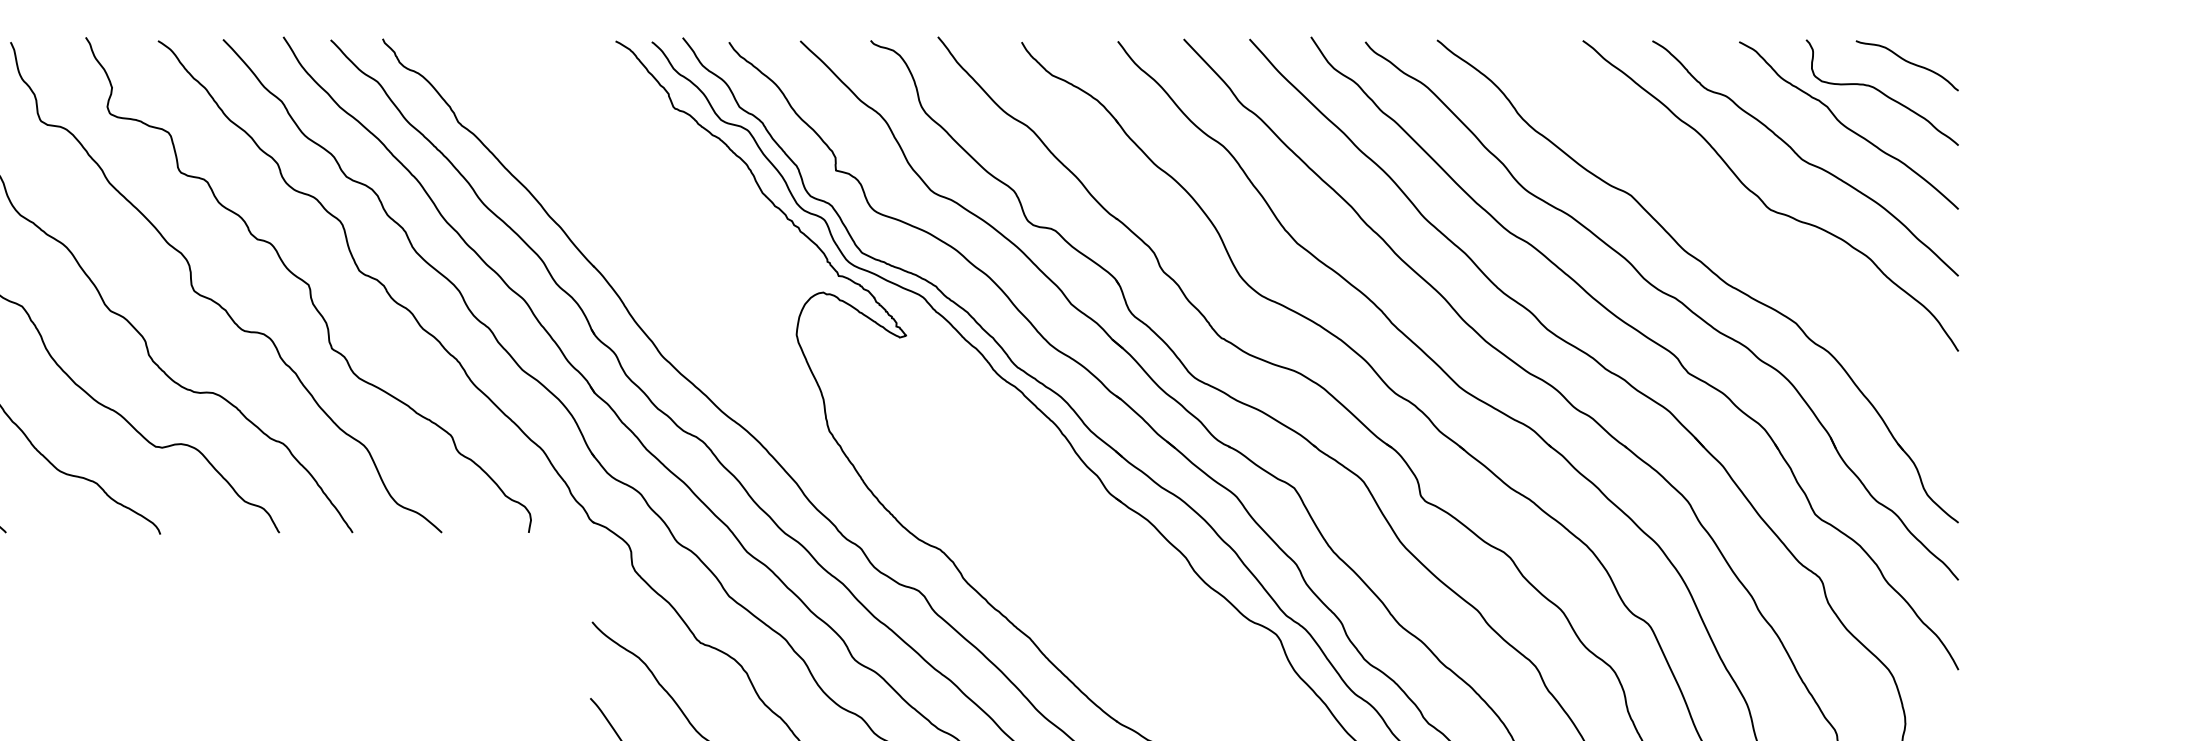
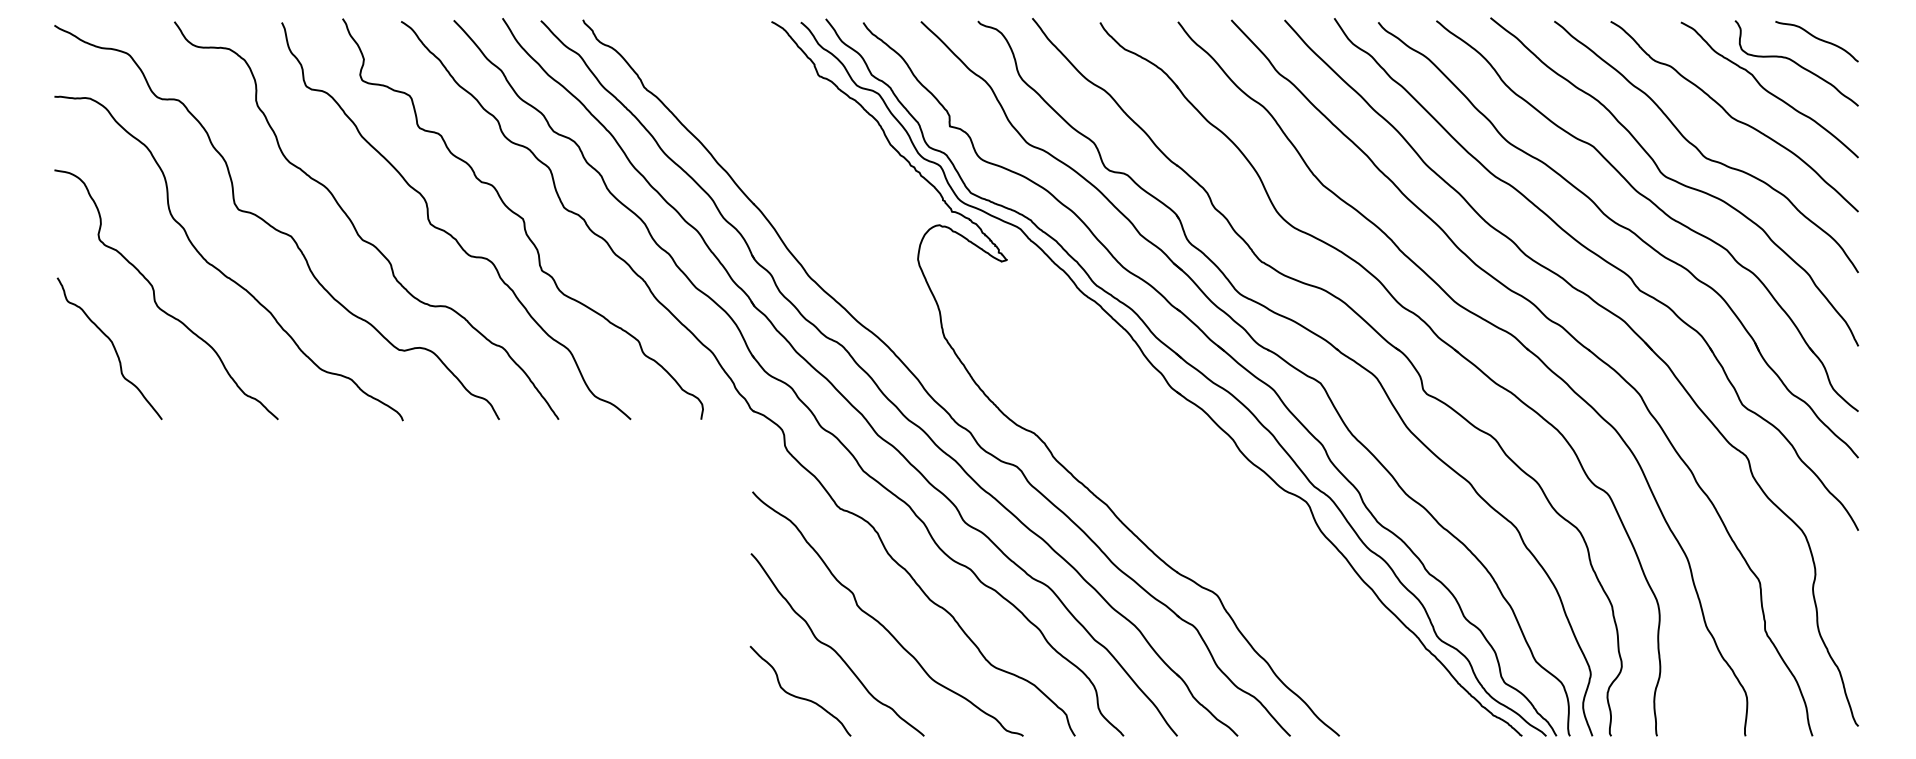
curve: (1731, 238) -> (1674, 181), added

